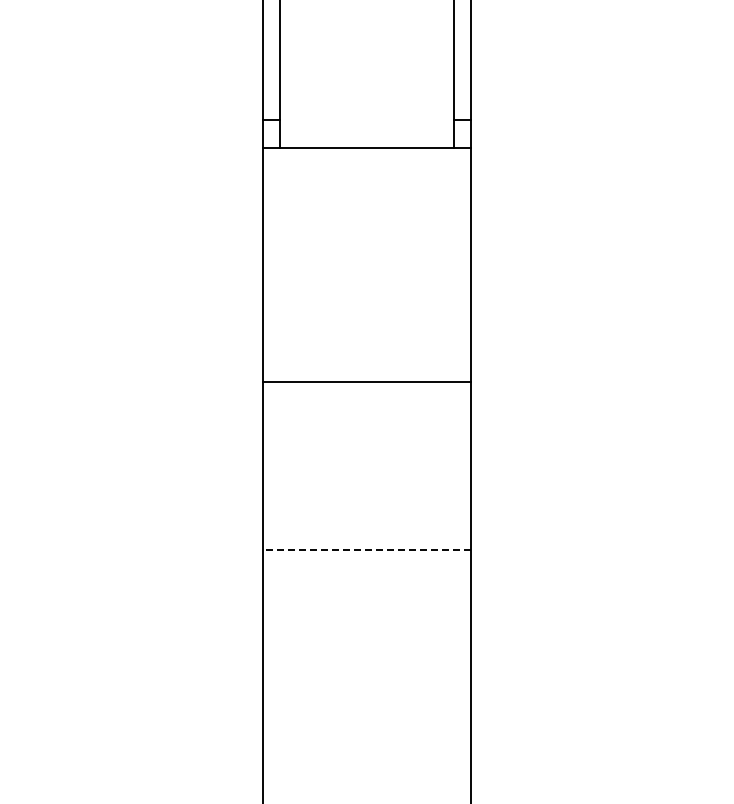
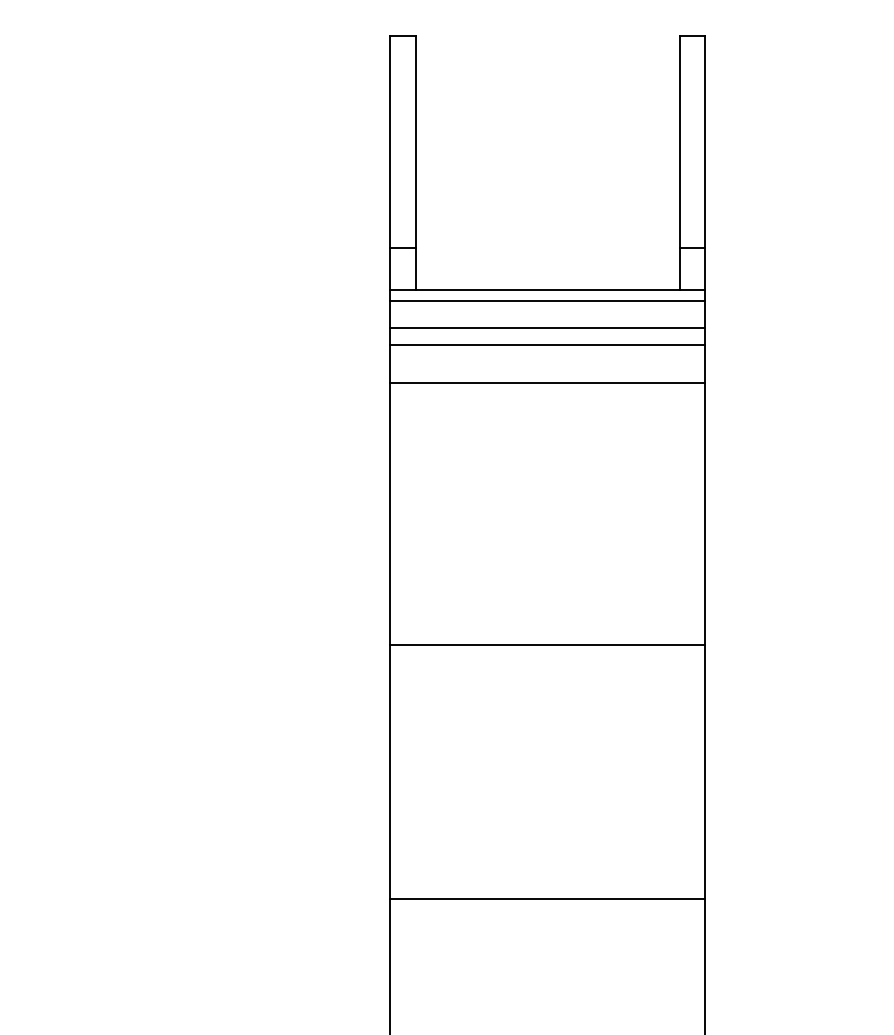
line: (366, 155) -> (546, 301), added
line: (366, 172) -> (546, 327), added
line: (366, 183) -> (546, 344), added
line: (366, 209) -> (546, 383), added
line: (367, 550) -> (548, 899), dashed -> solid

